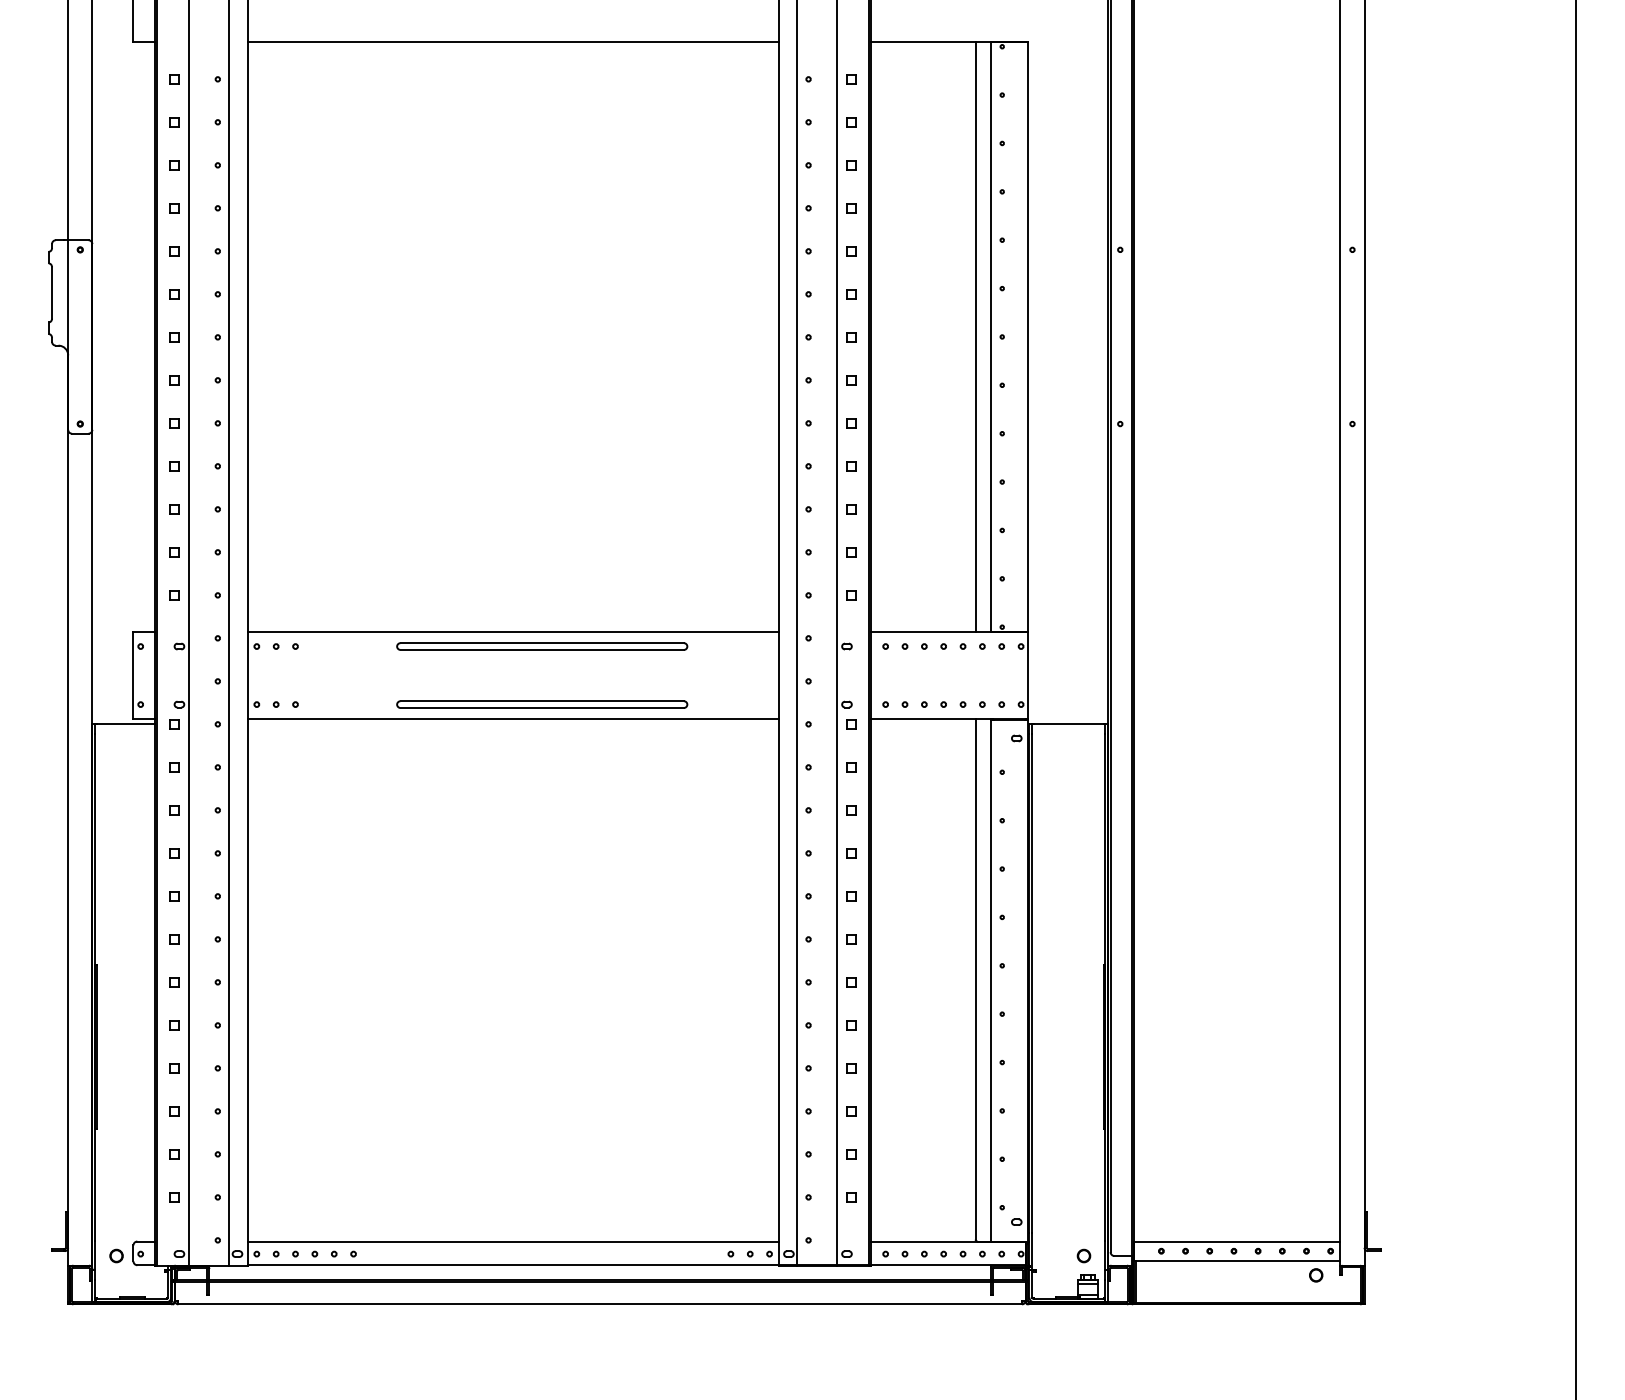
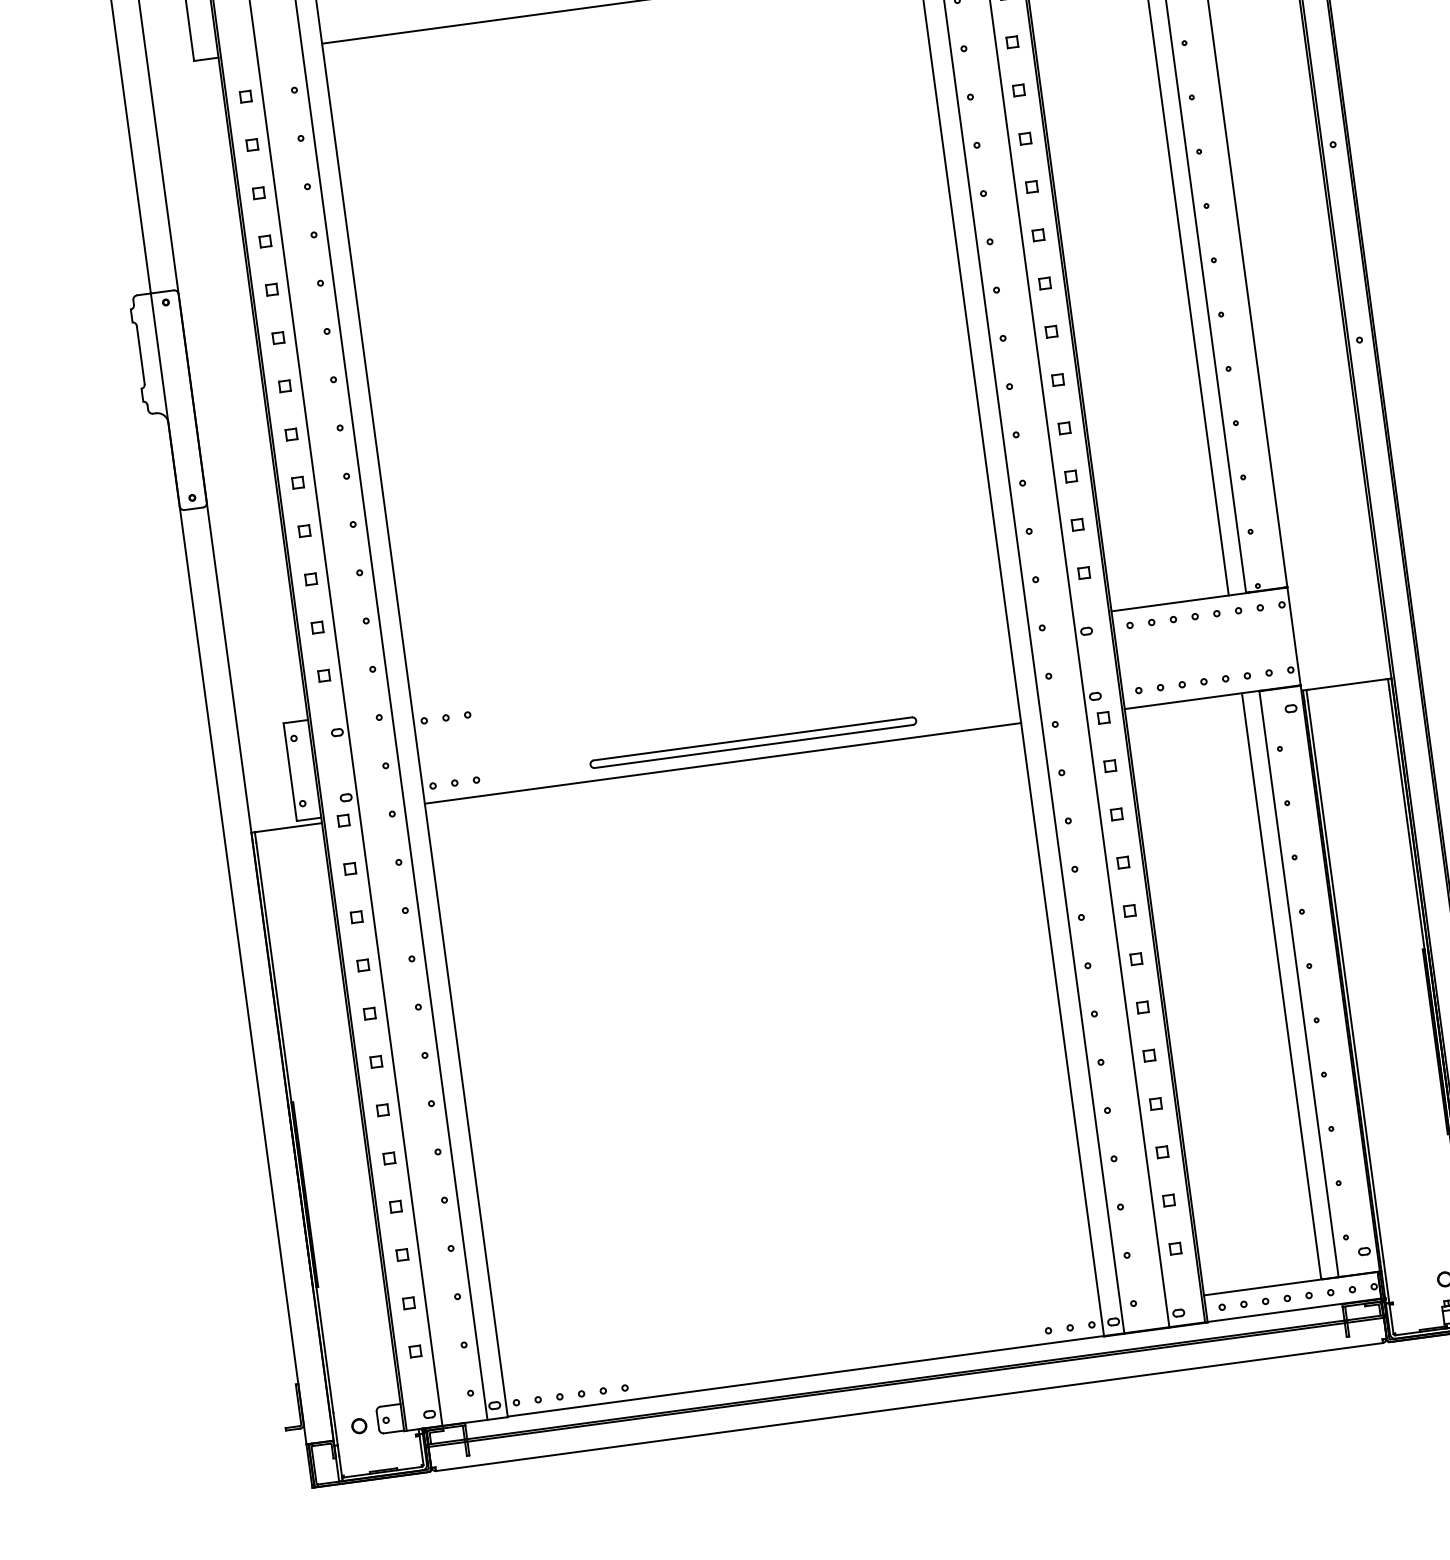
line: (512, 632) -> (709, 666), removed
part: (542, 646) -> (744, 677), removed
line: (512, 1241) -> (801, 1349), removed

